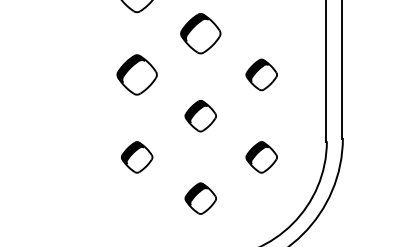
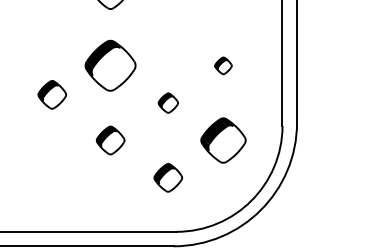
part: (201, 33) -> (168, 28), removed
part: (136, 74) -> (110, 65), size x1.4
part: (261, 74) -> (223, 65), size x0.6
part: (72, 106) -> (52, 94), added
part: (201, 115) -> (168, 102), size x0.7
part: (261, 157) -> (223, 140), size x1.6

